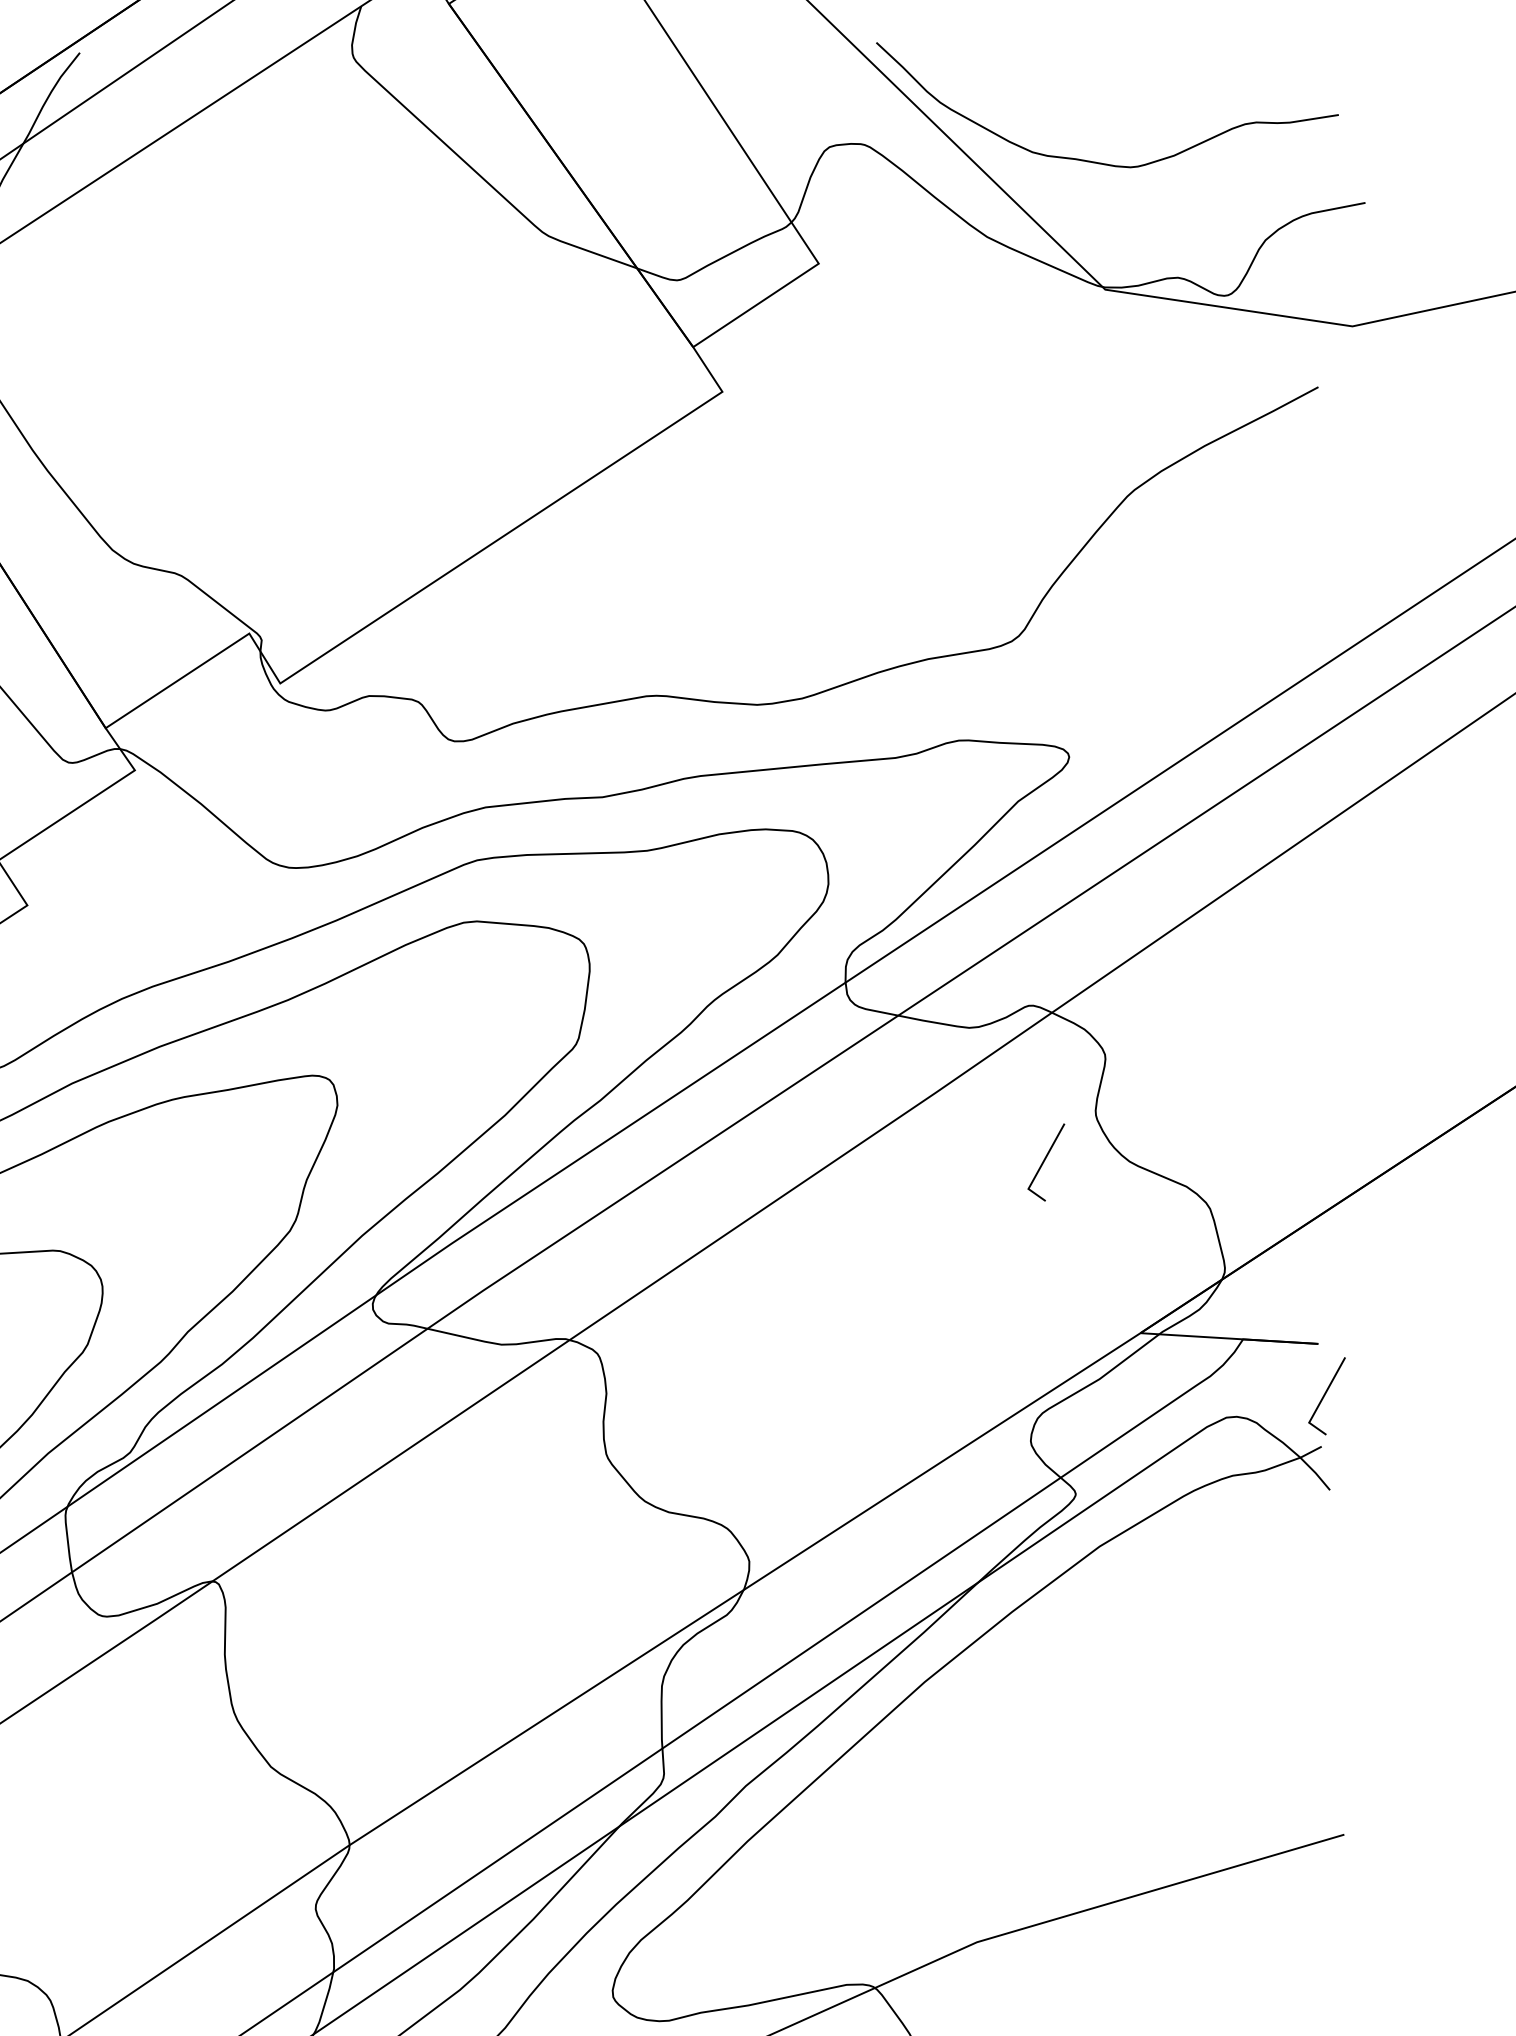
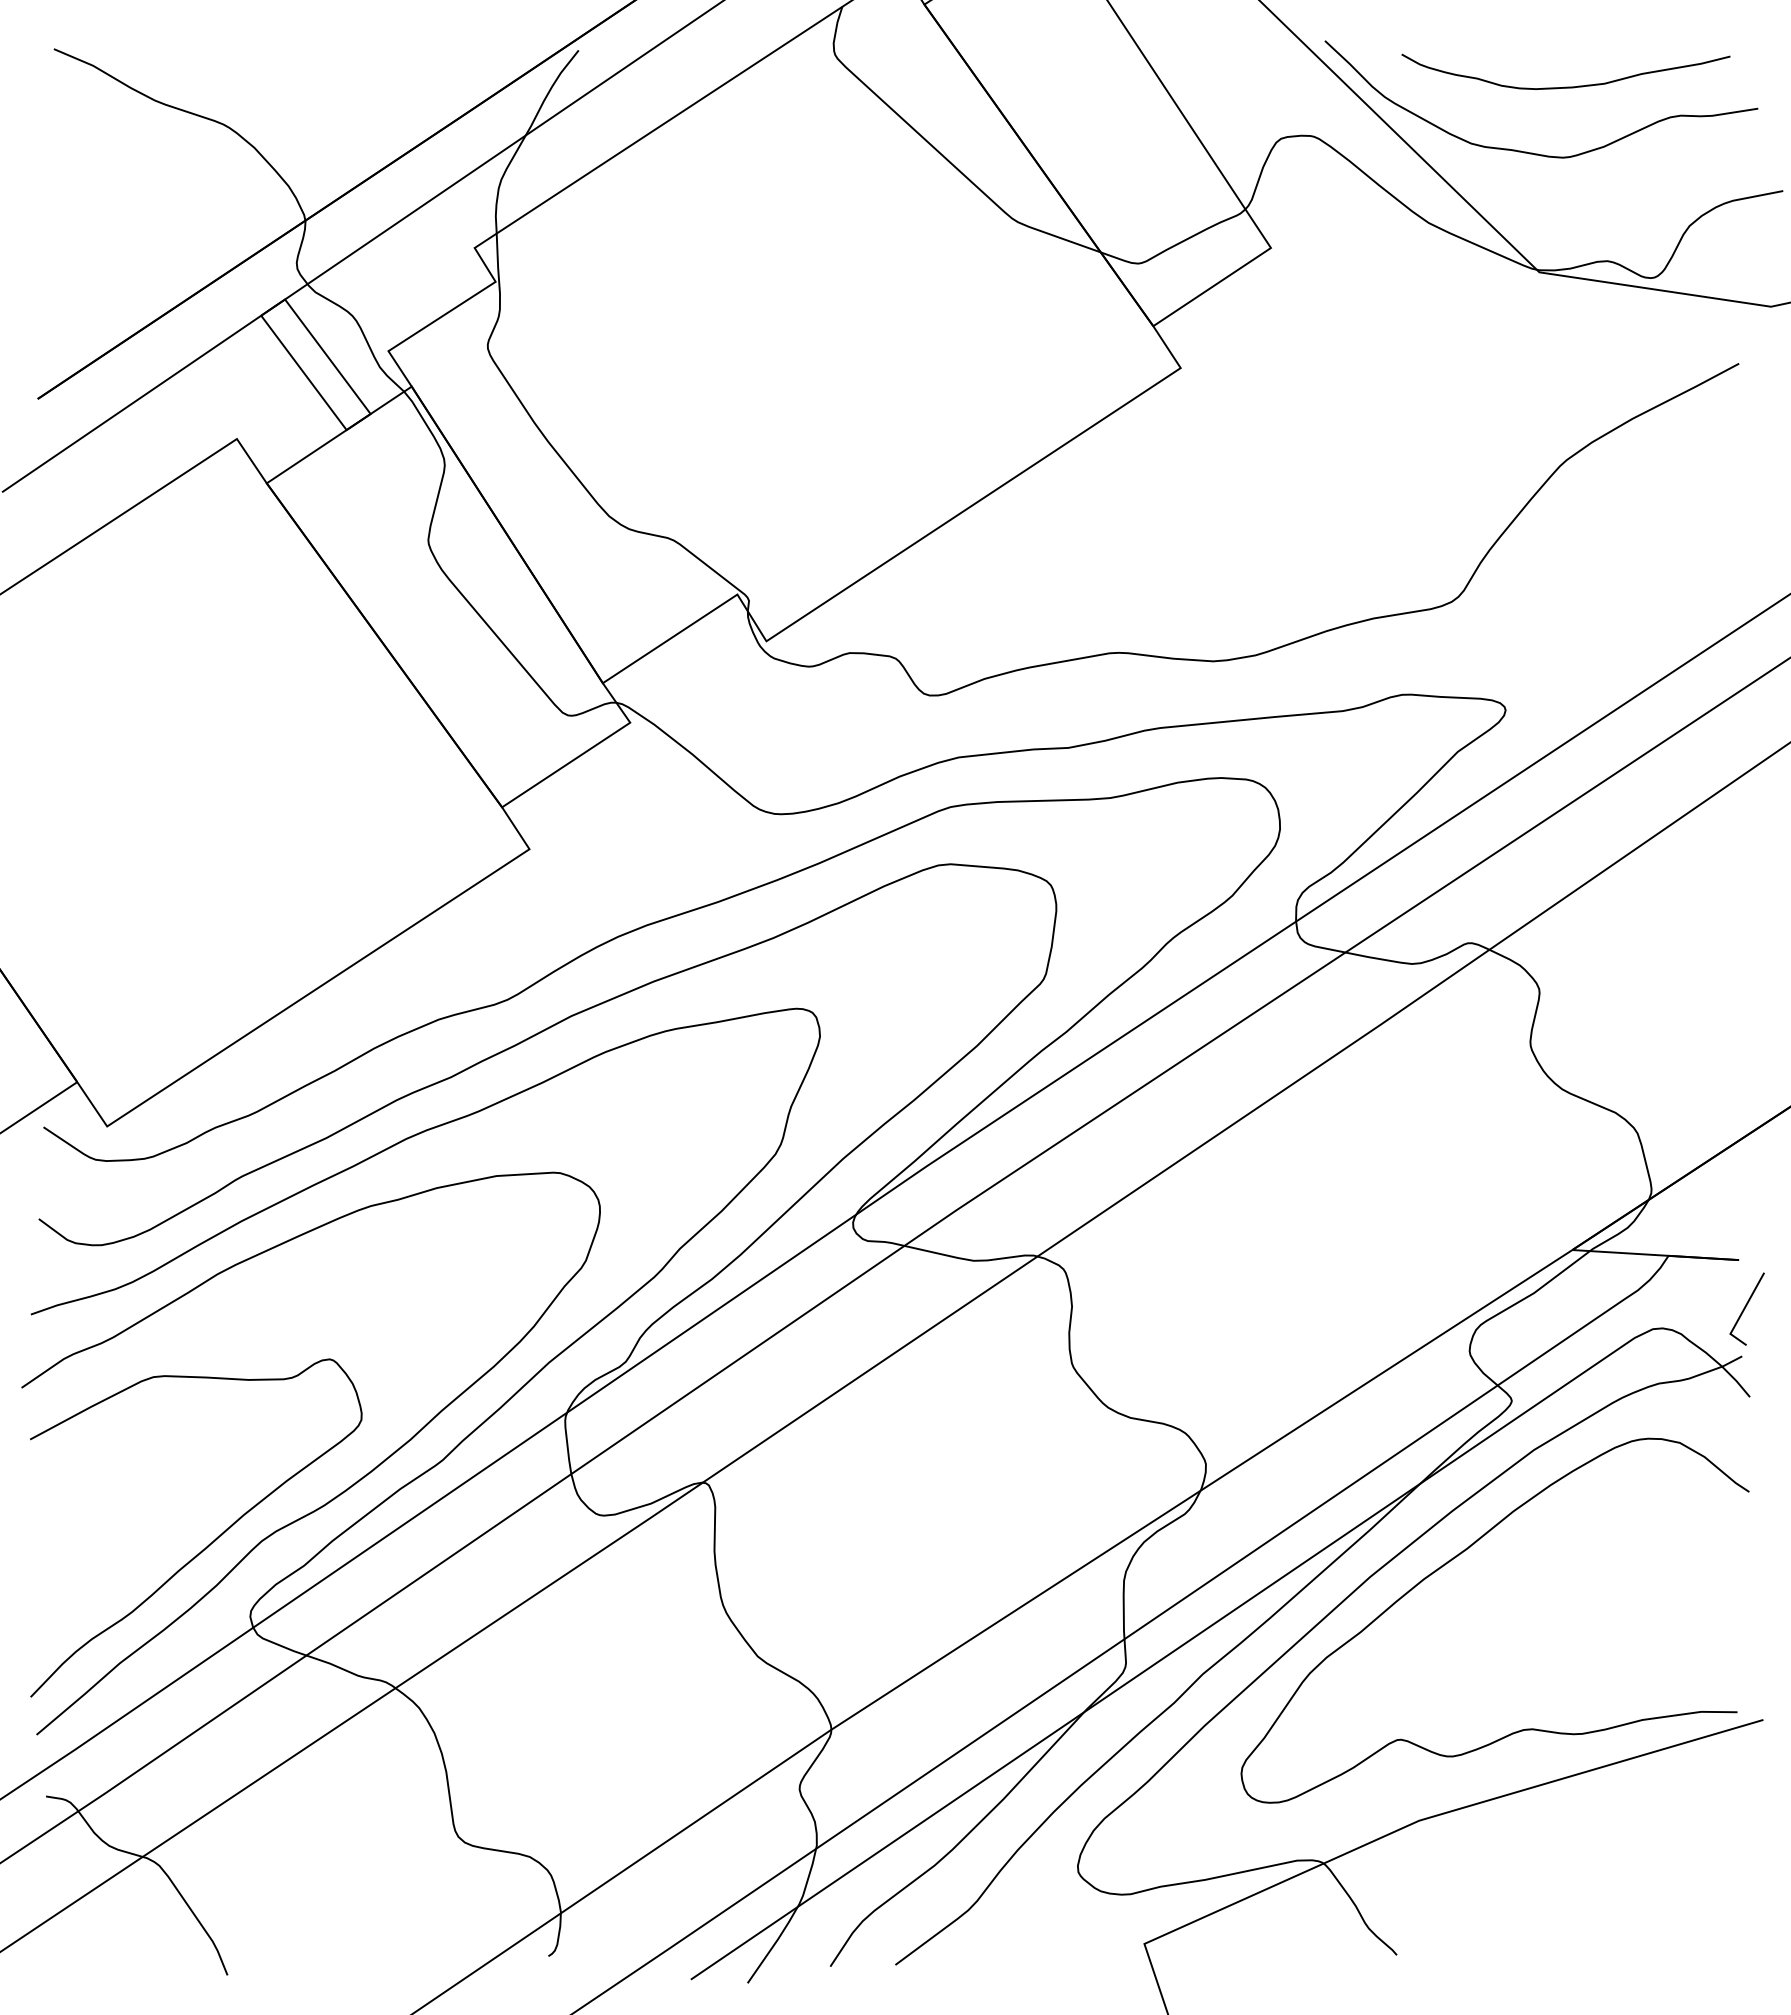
curve: (1133, 91) -> (1565, 86), added
line: (1045, 1160) -> (1483, 1088), removed
curve: (1012, 1664) -> (1452, 1560), added

